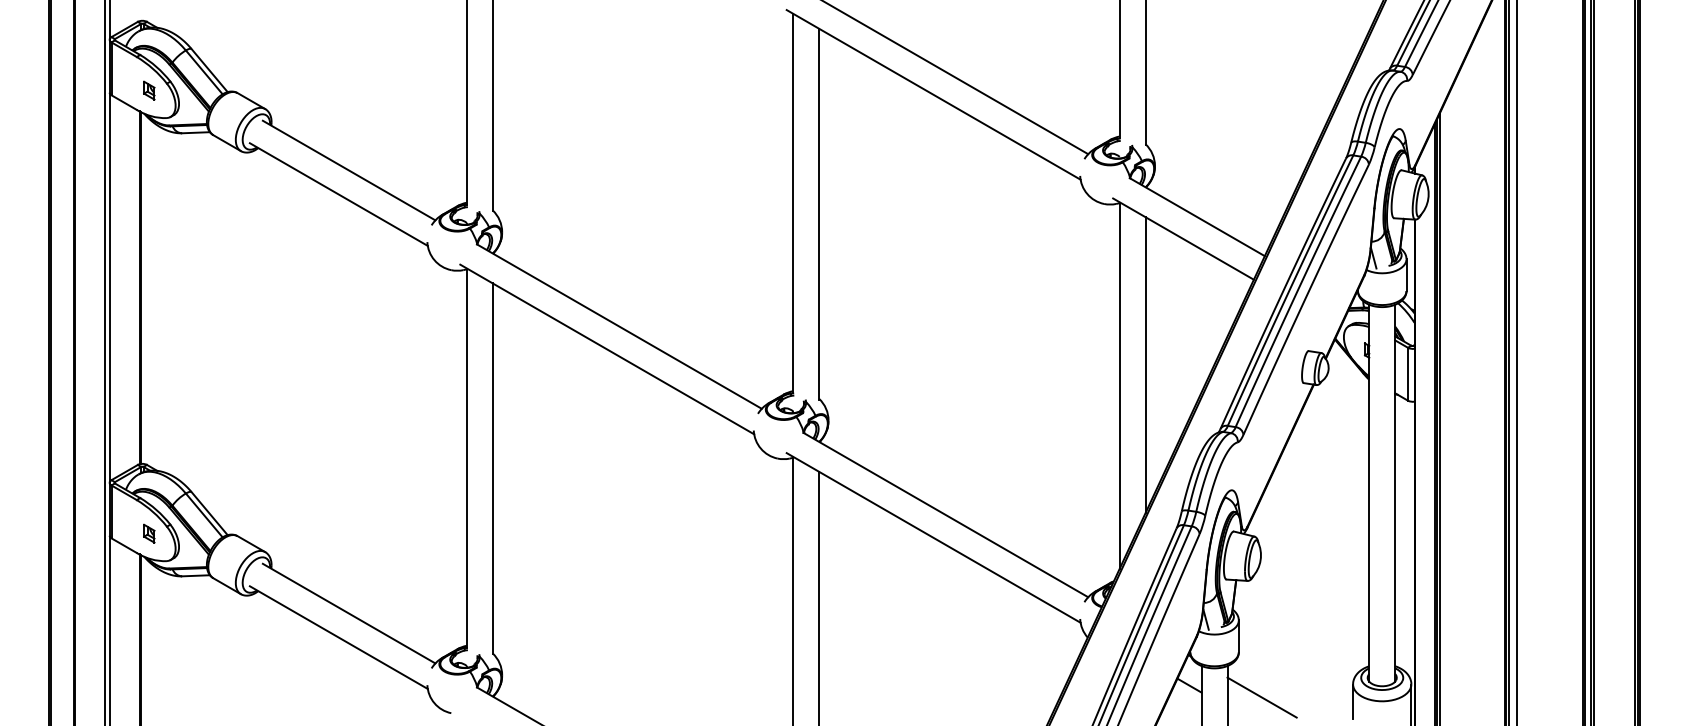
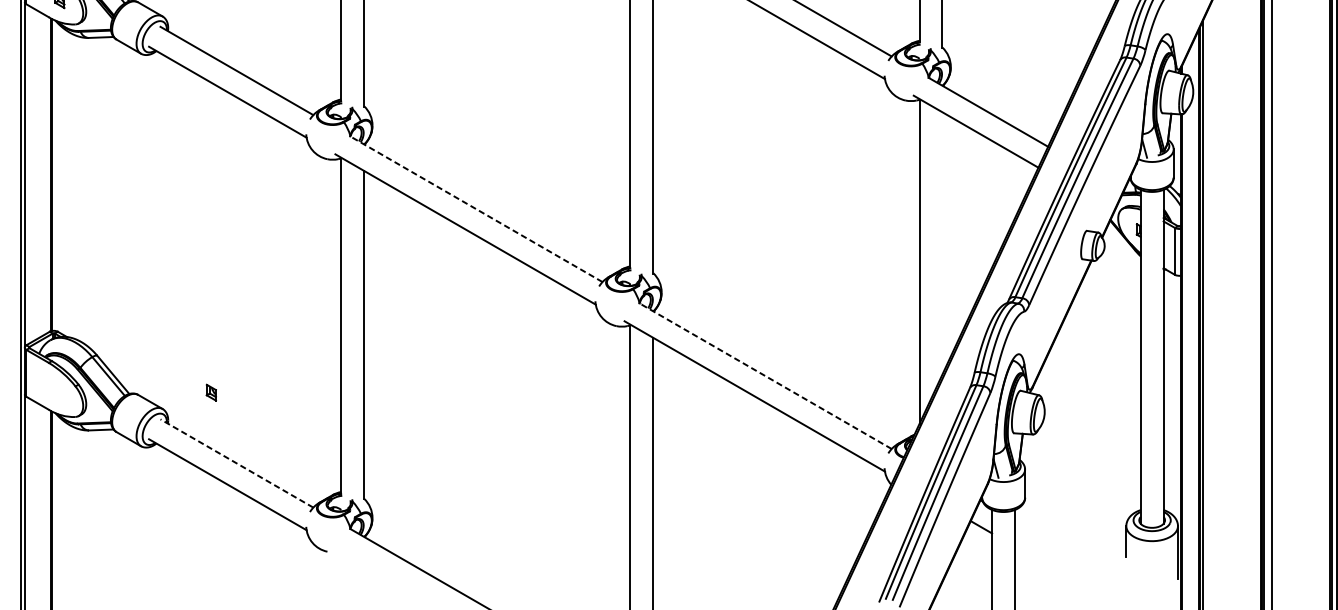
line: (619, 326) -> (476, 209), solid -> dashed
line: (1145, 365) -> (942, 243), removed
line: (945, 514) -> (765, 375), solid -> dashed
part: (149, 533) -> (211, 392), moved
line: (349, 613) -> (237, 463), solid -> dashed
line: (1261, 697) -> (1045, 537), removed

